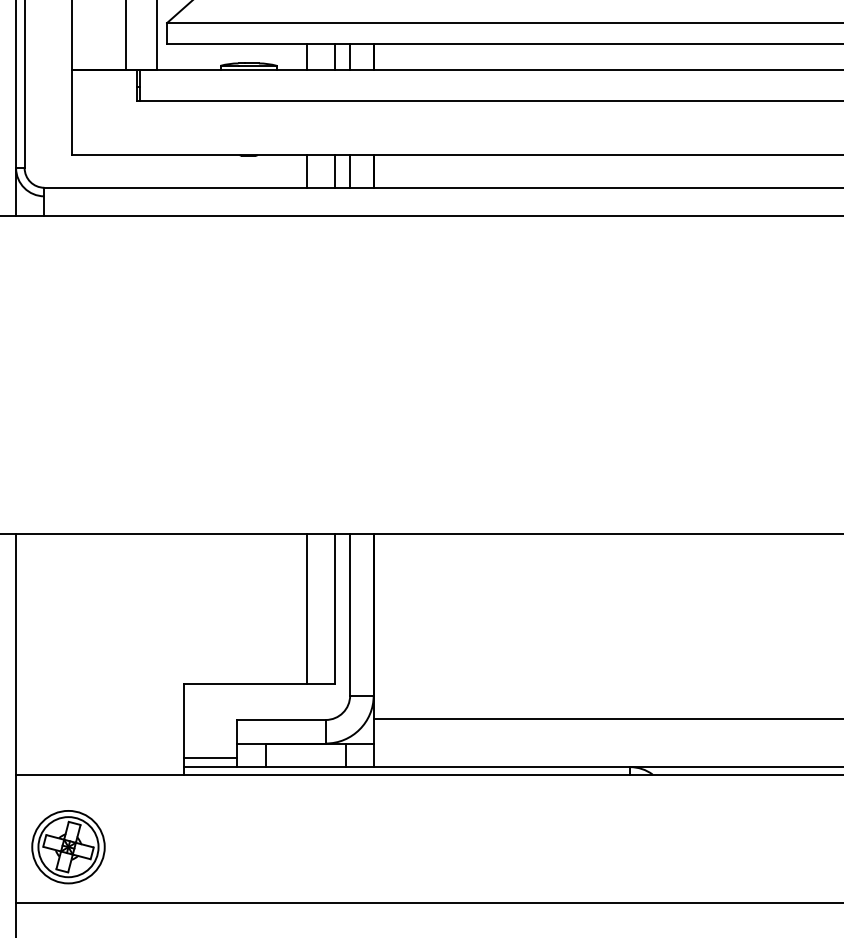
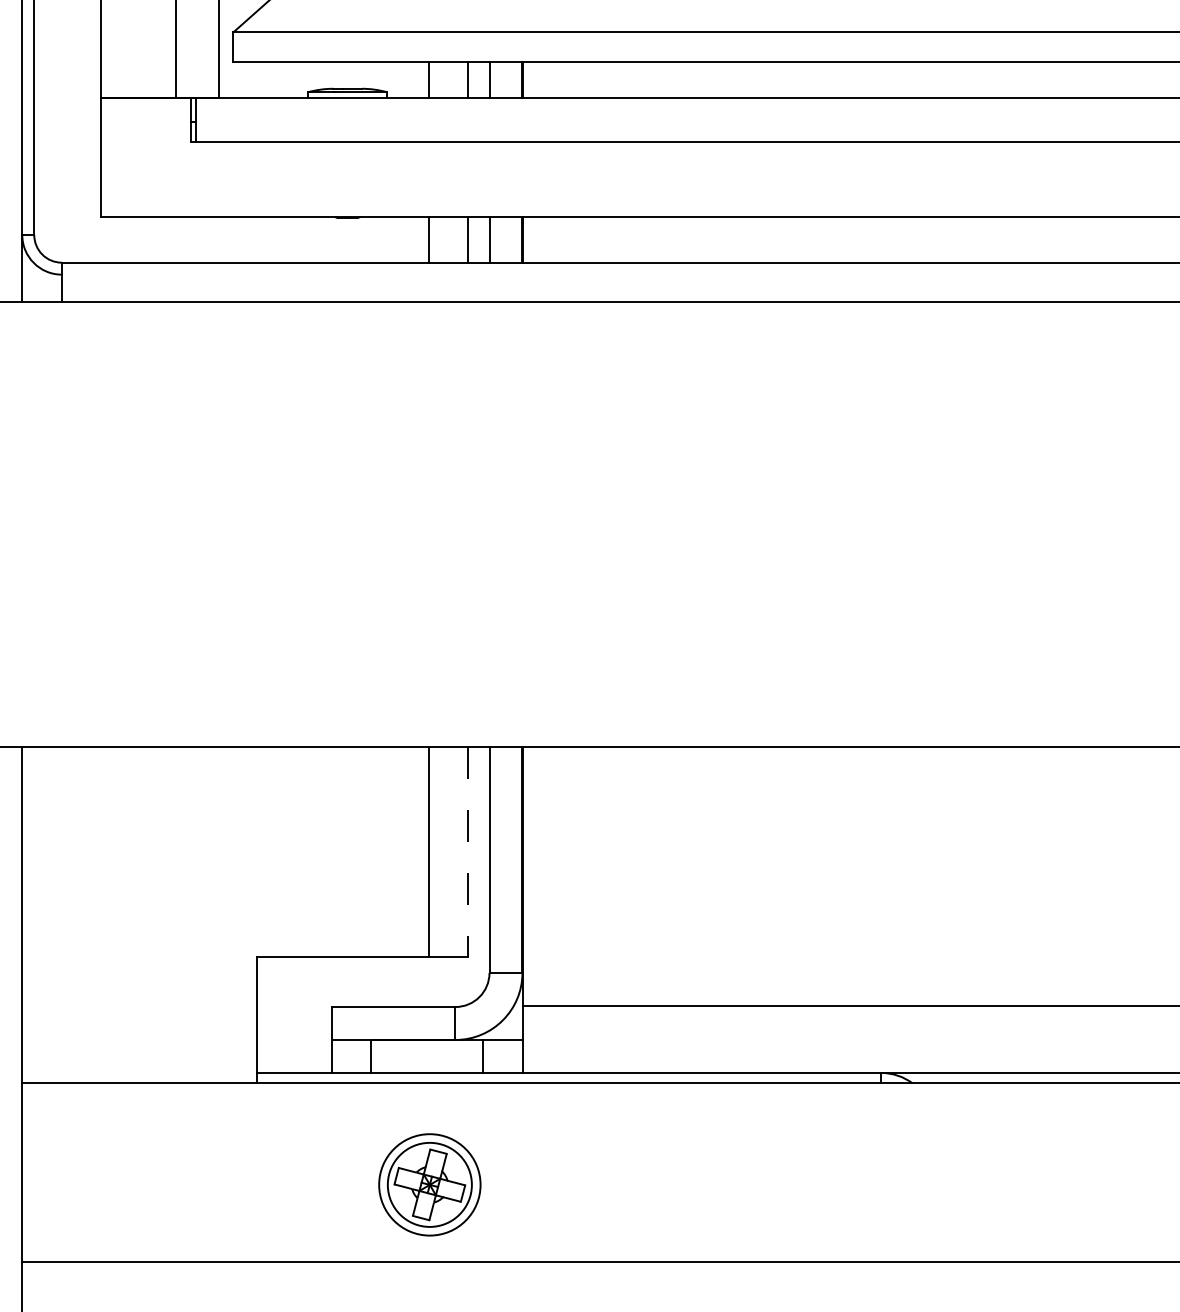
line: (334, 609) -> (467, 852), solid -> dashed
line: (210, 757) -> (294, 1059), removed
part: (68, 847) -> (429, 1185), moved

